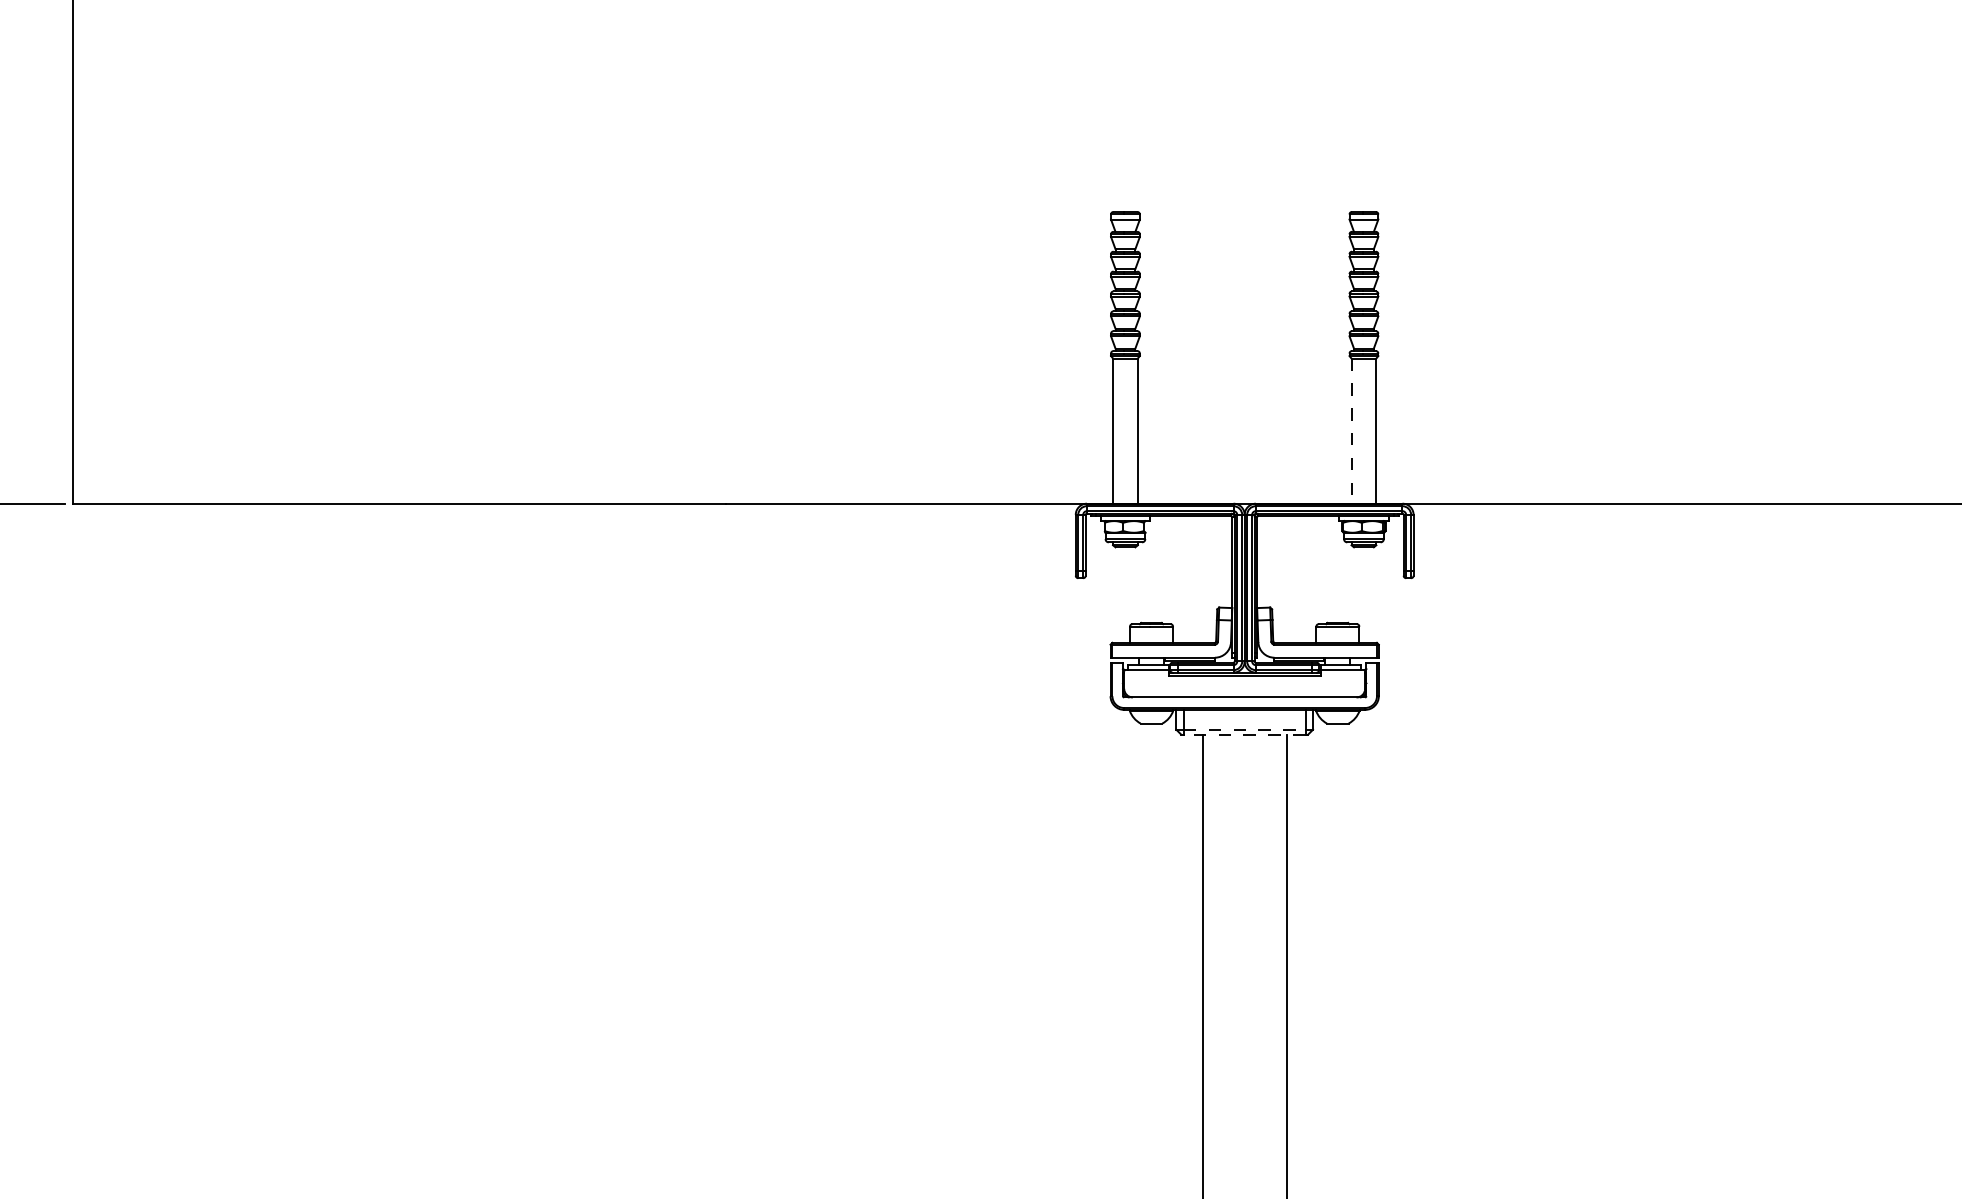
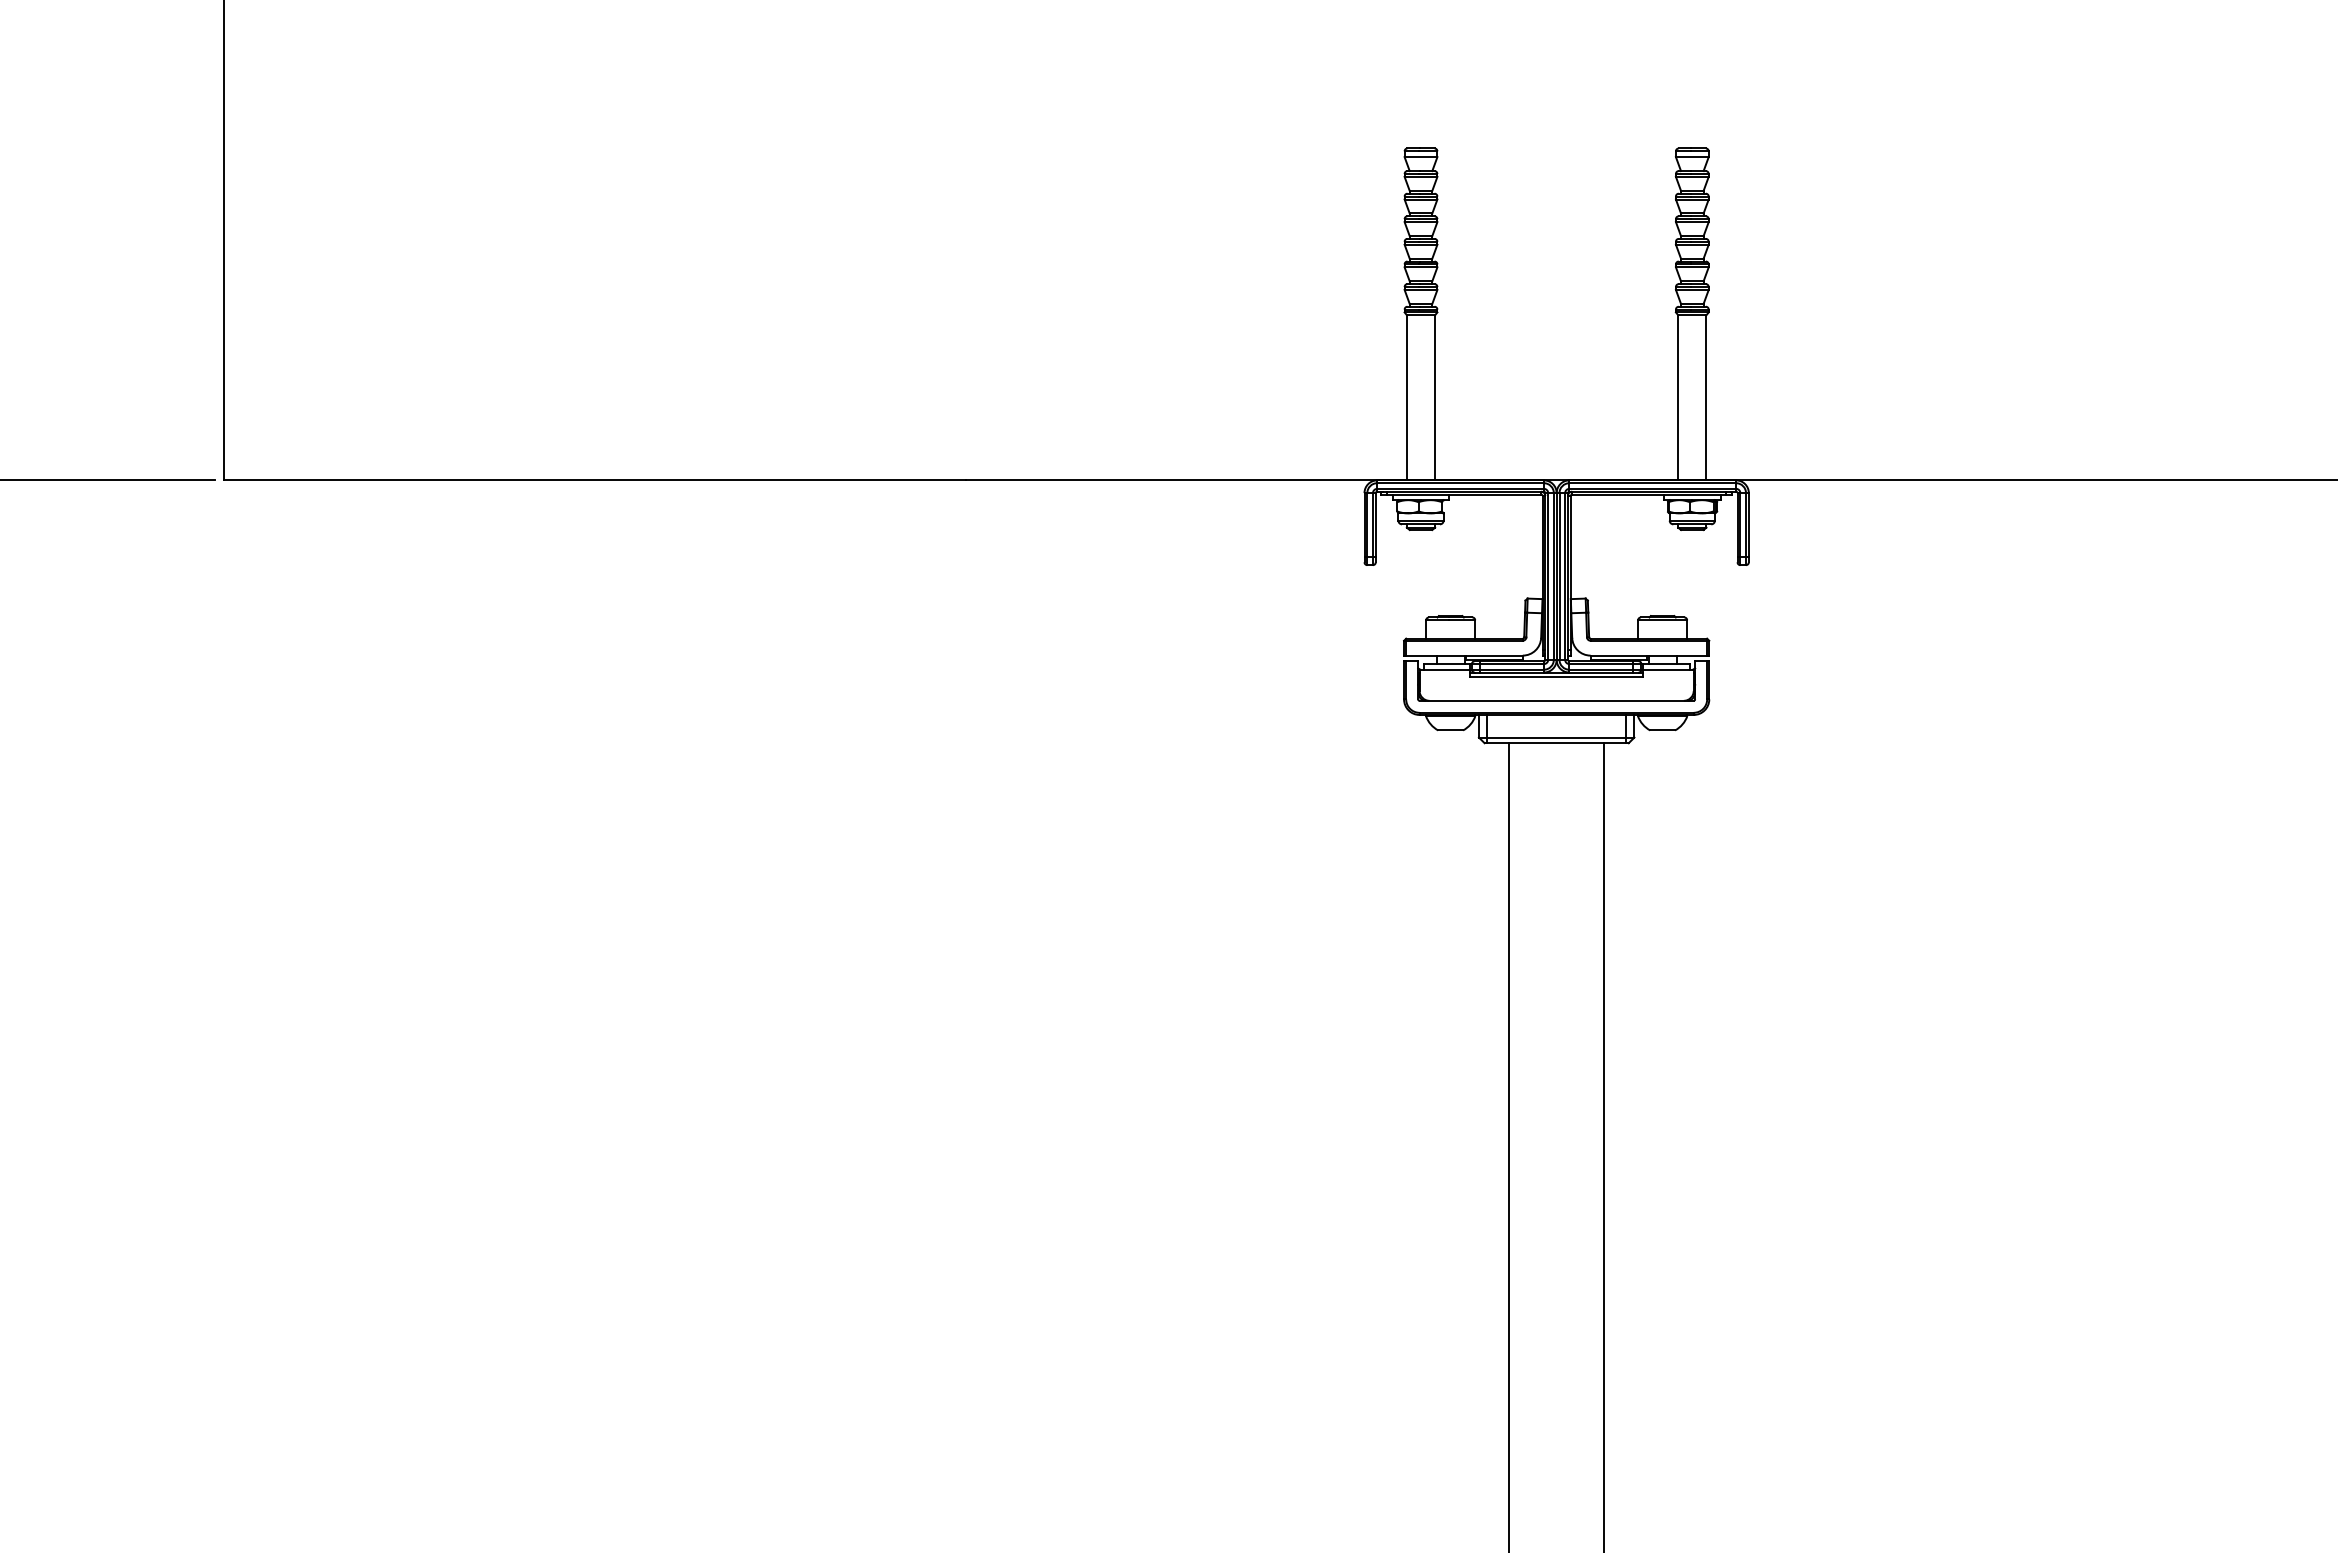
line: (1351, 430) -> (1678, 397), dashed -> solid
line: (1245, 729) -> (1557, 737), dashed -> solid
line: (1244, 734) -> (1556, 743), dashed -> solid

